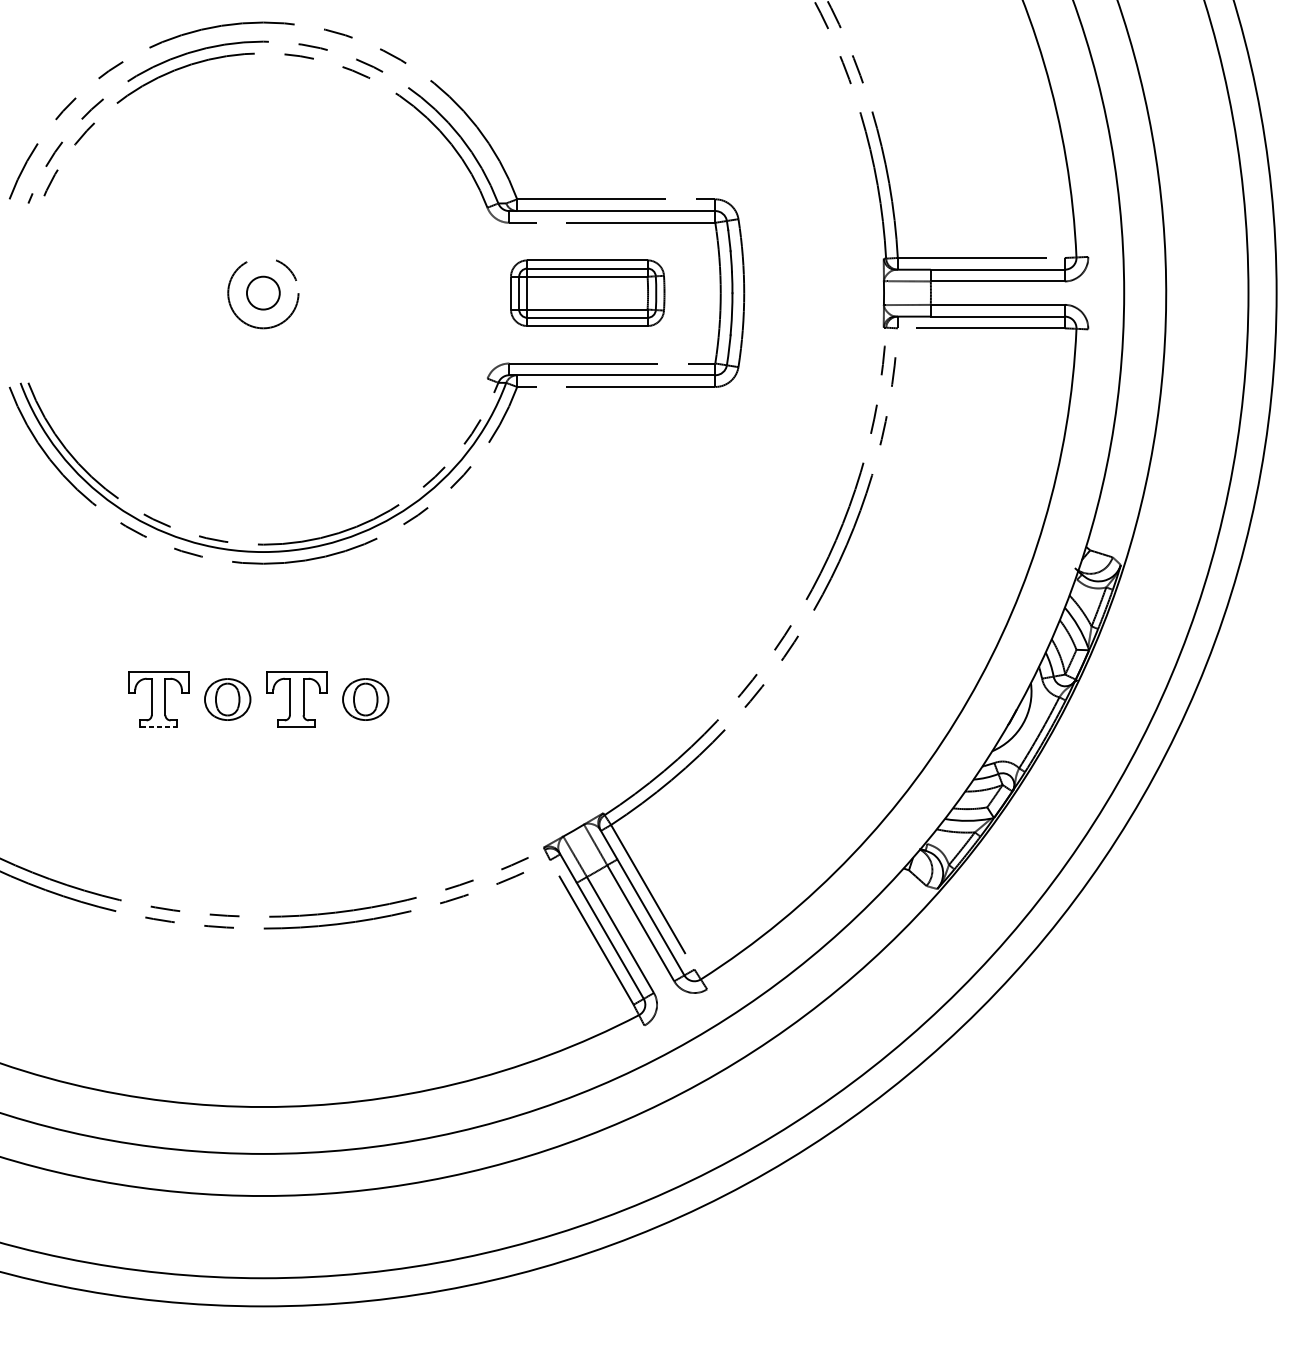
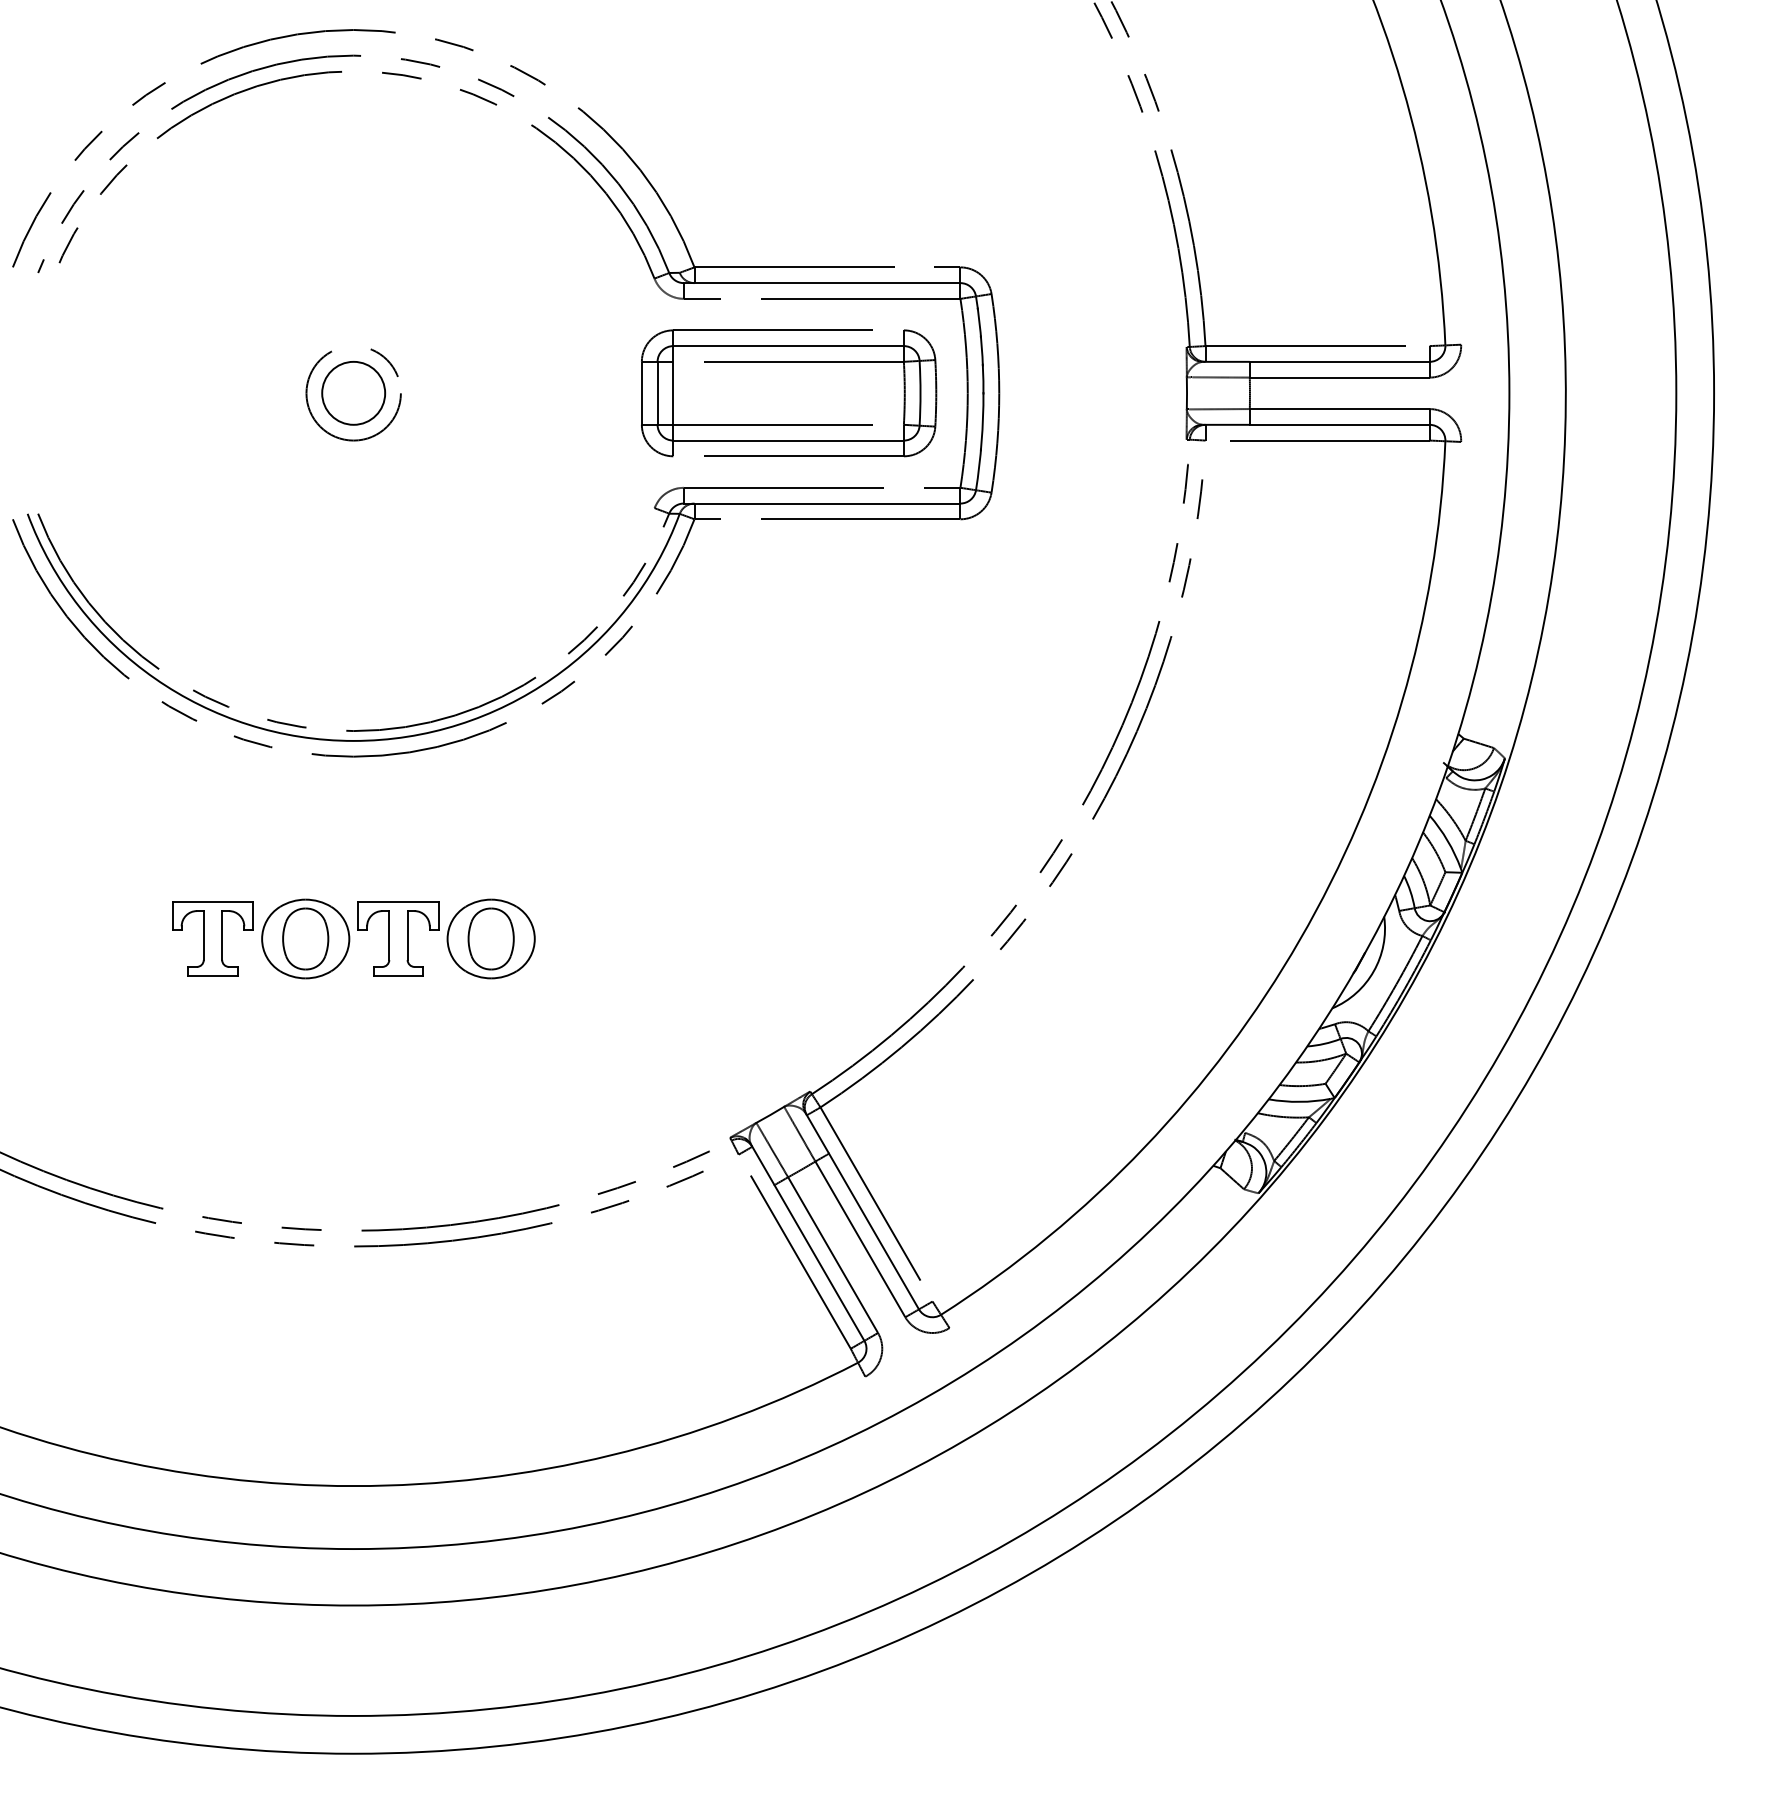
circle: (263, 292) -> (353, 392), size x1.43
part: (587, 293) -> (789, 393), size x1.43
part: (227, 699) -> (305, 938), size x1.43
part: (365, 699) -> (490, 938), size x1.43
line: (158, 726) -> (212, 975), dashed -> solid

